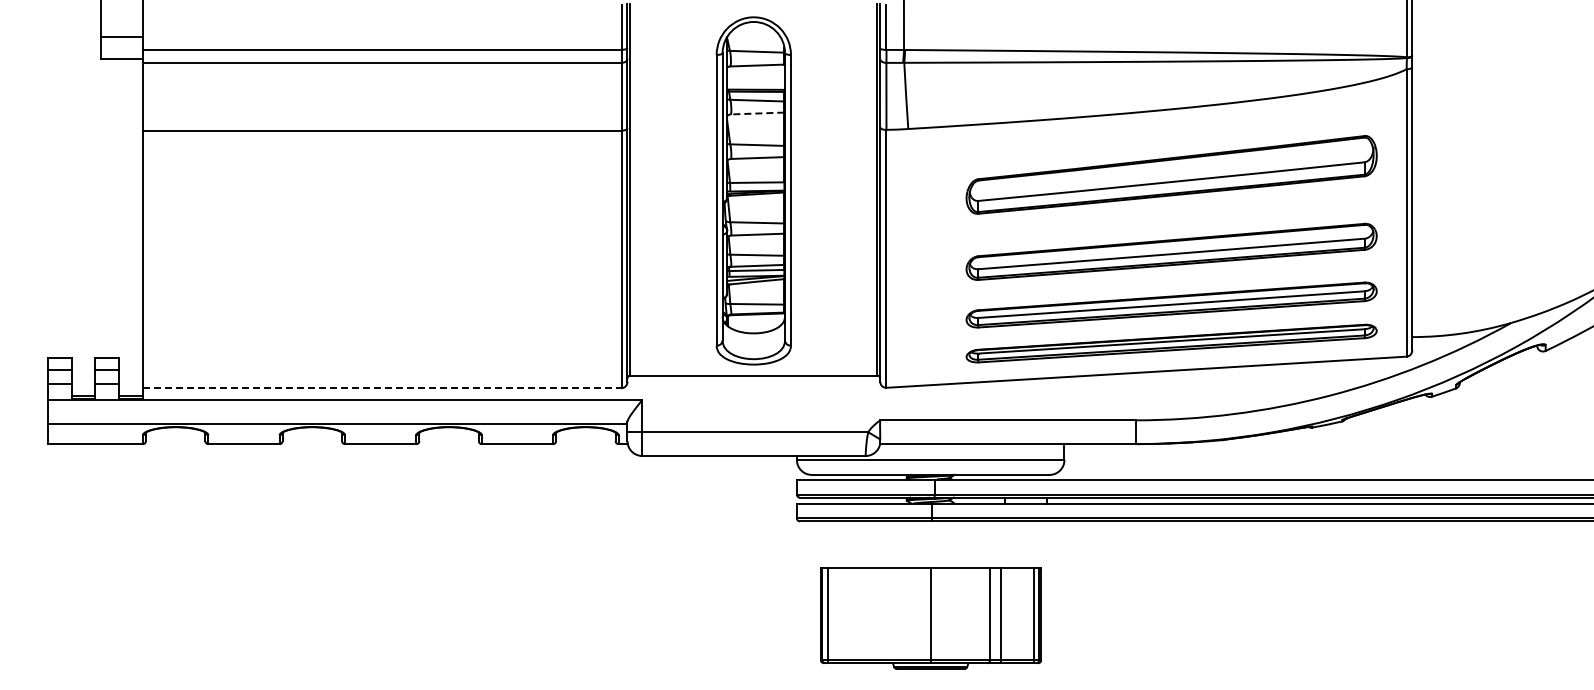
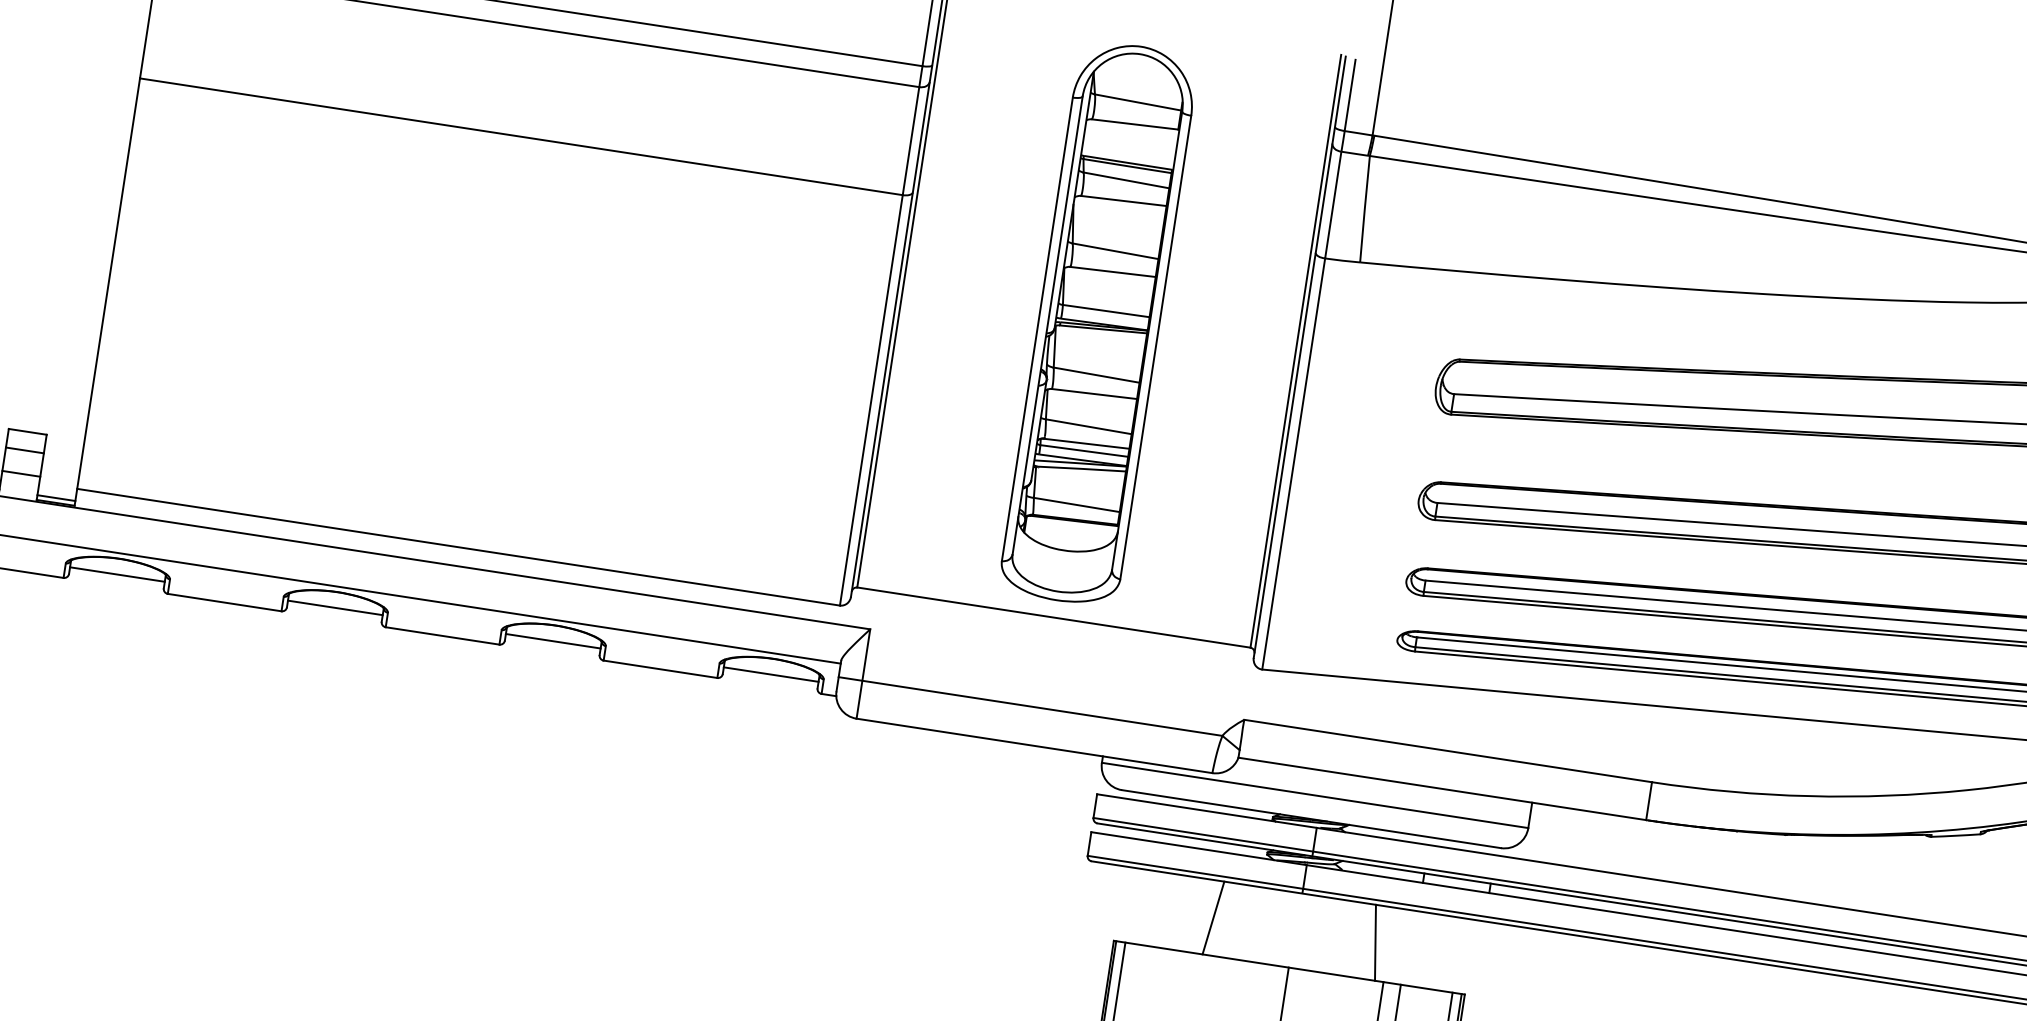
line: (757, 113) -> (1123, 200), dashed -> solid
line: (382, 388) -> (458, 547), dashed -> solid
line: (175, 436) -> (117, 573), added
line: (312, 436) -> (335, 607), added
line: (448, 436) -> (552, 640), added
line: (585, 436) -> (770, 673), added
line: (879, 544) -> (1212, 917), added
line: (981, 544) -> (1375, 942), added

